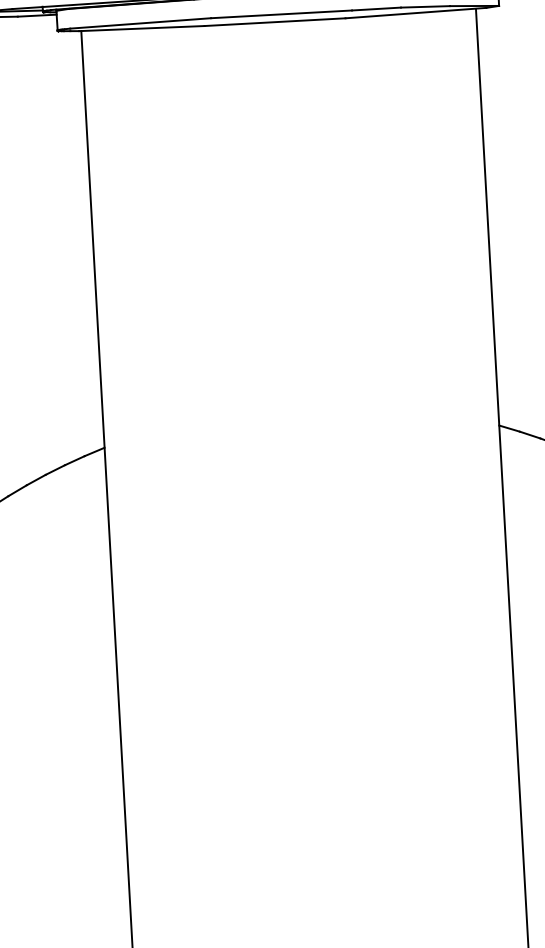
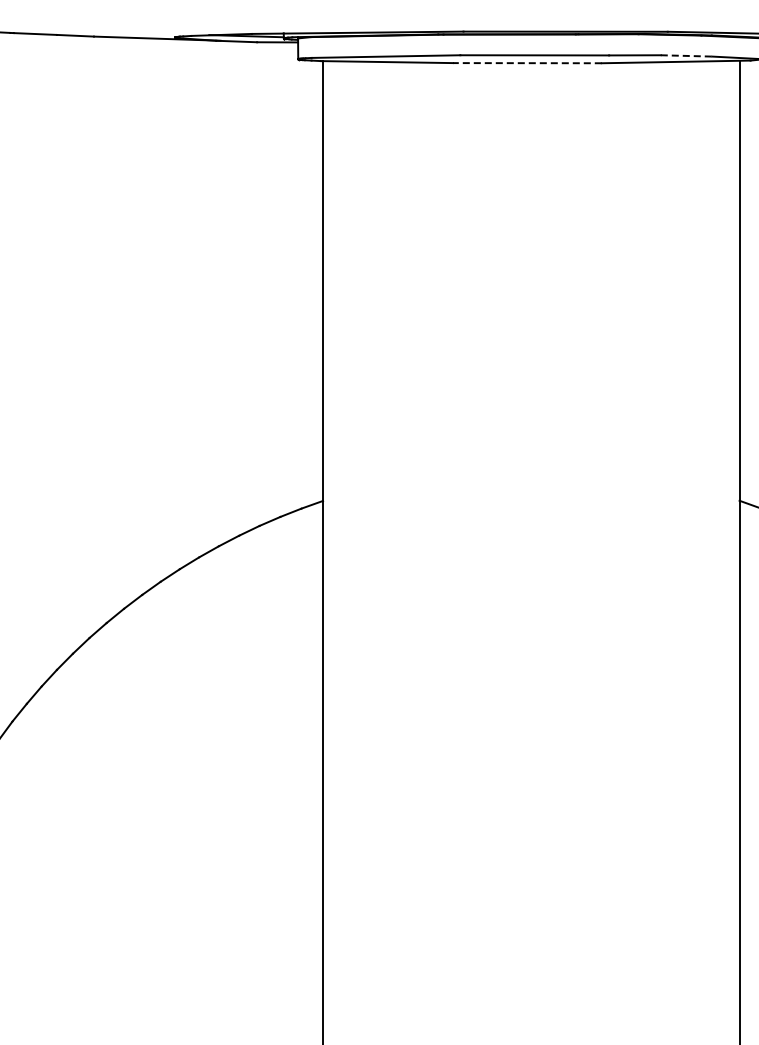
line: (425, 6) -> (686, 55), solid -> dashed
line: (274, 22) -> (526, 63), solid -> dashed

